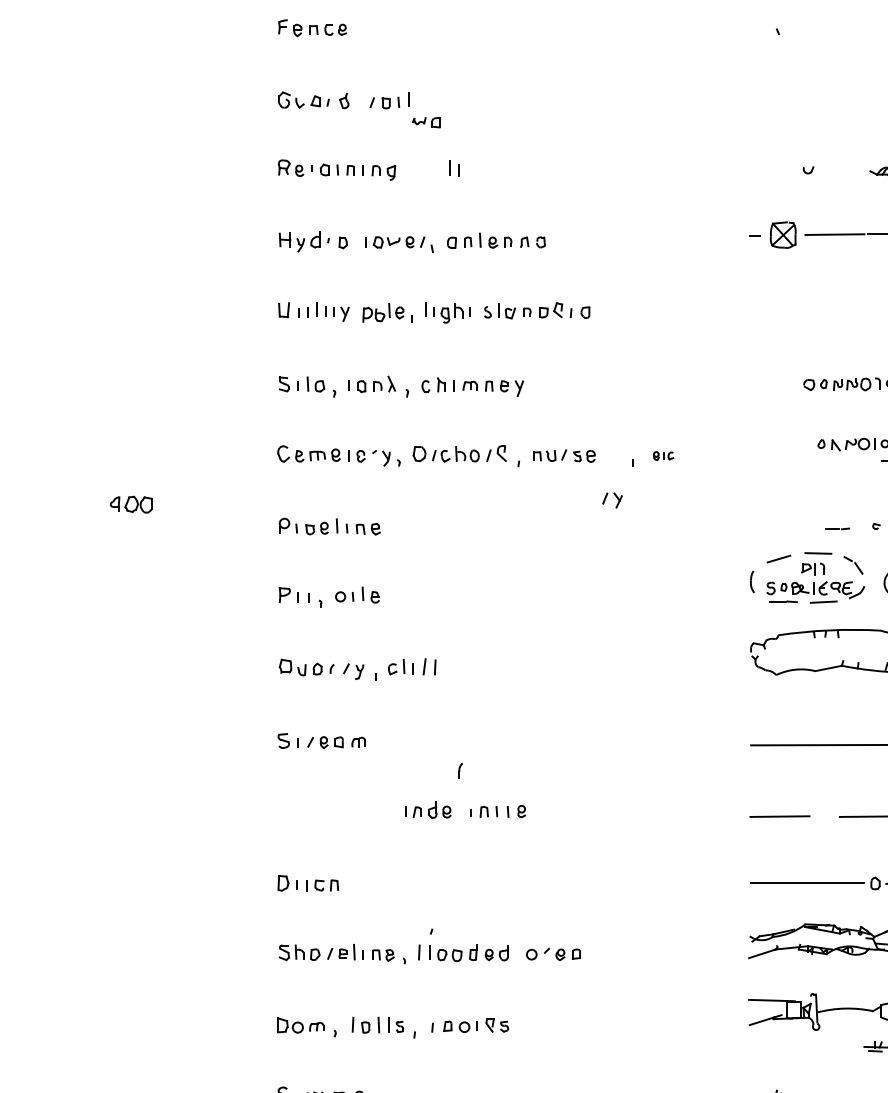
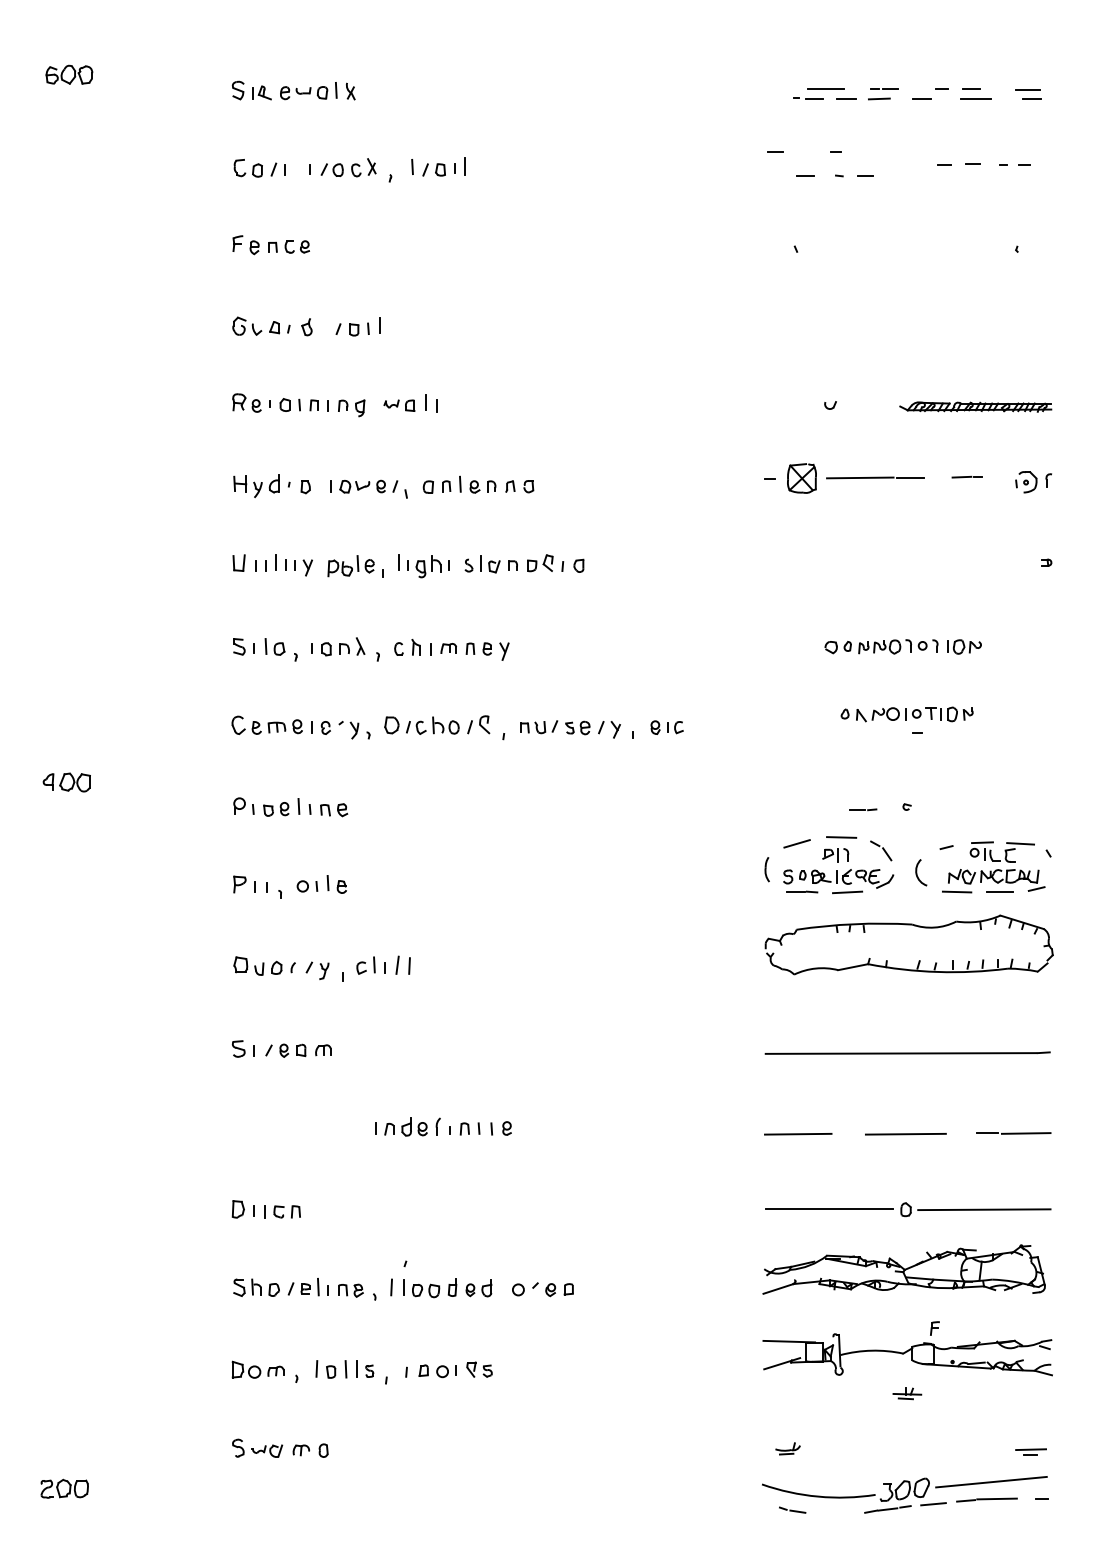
part: (426, 122) -> (399, 405), moved
part: (663, 455) -> (666, 727), size x1.43
part: (612, 500) -> (609, 729), moved
part: (460, 770) -> (437, 1126), moved

